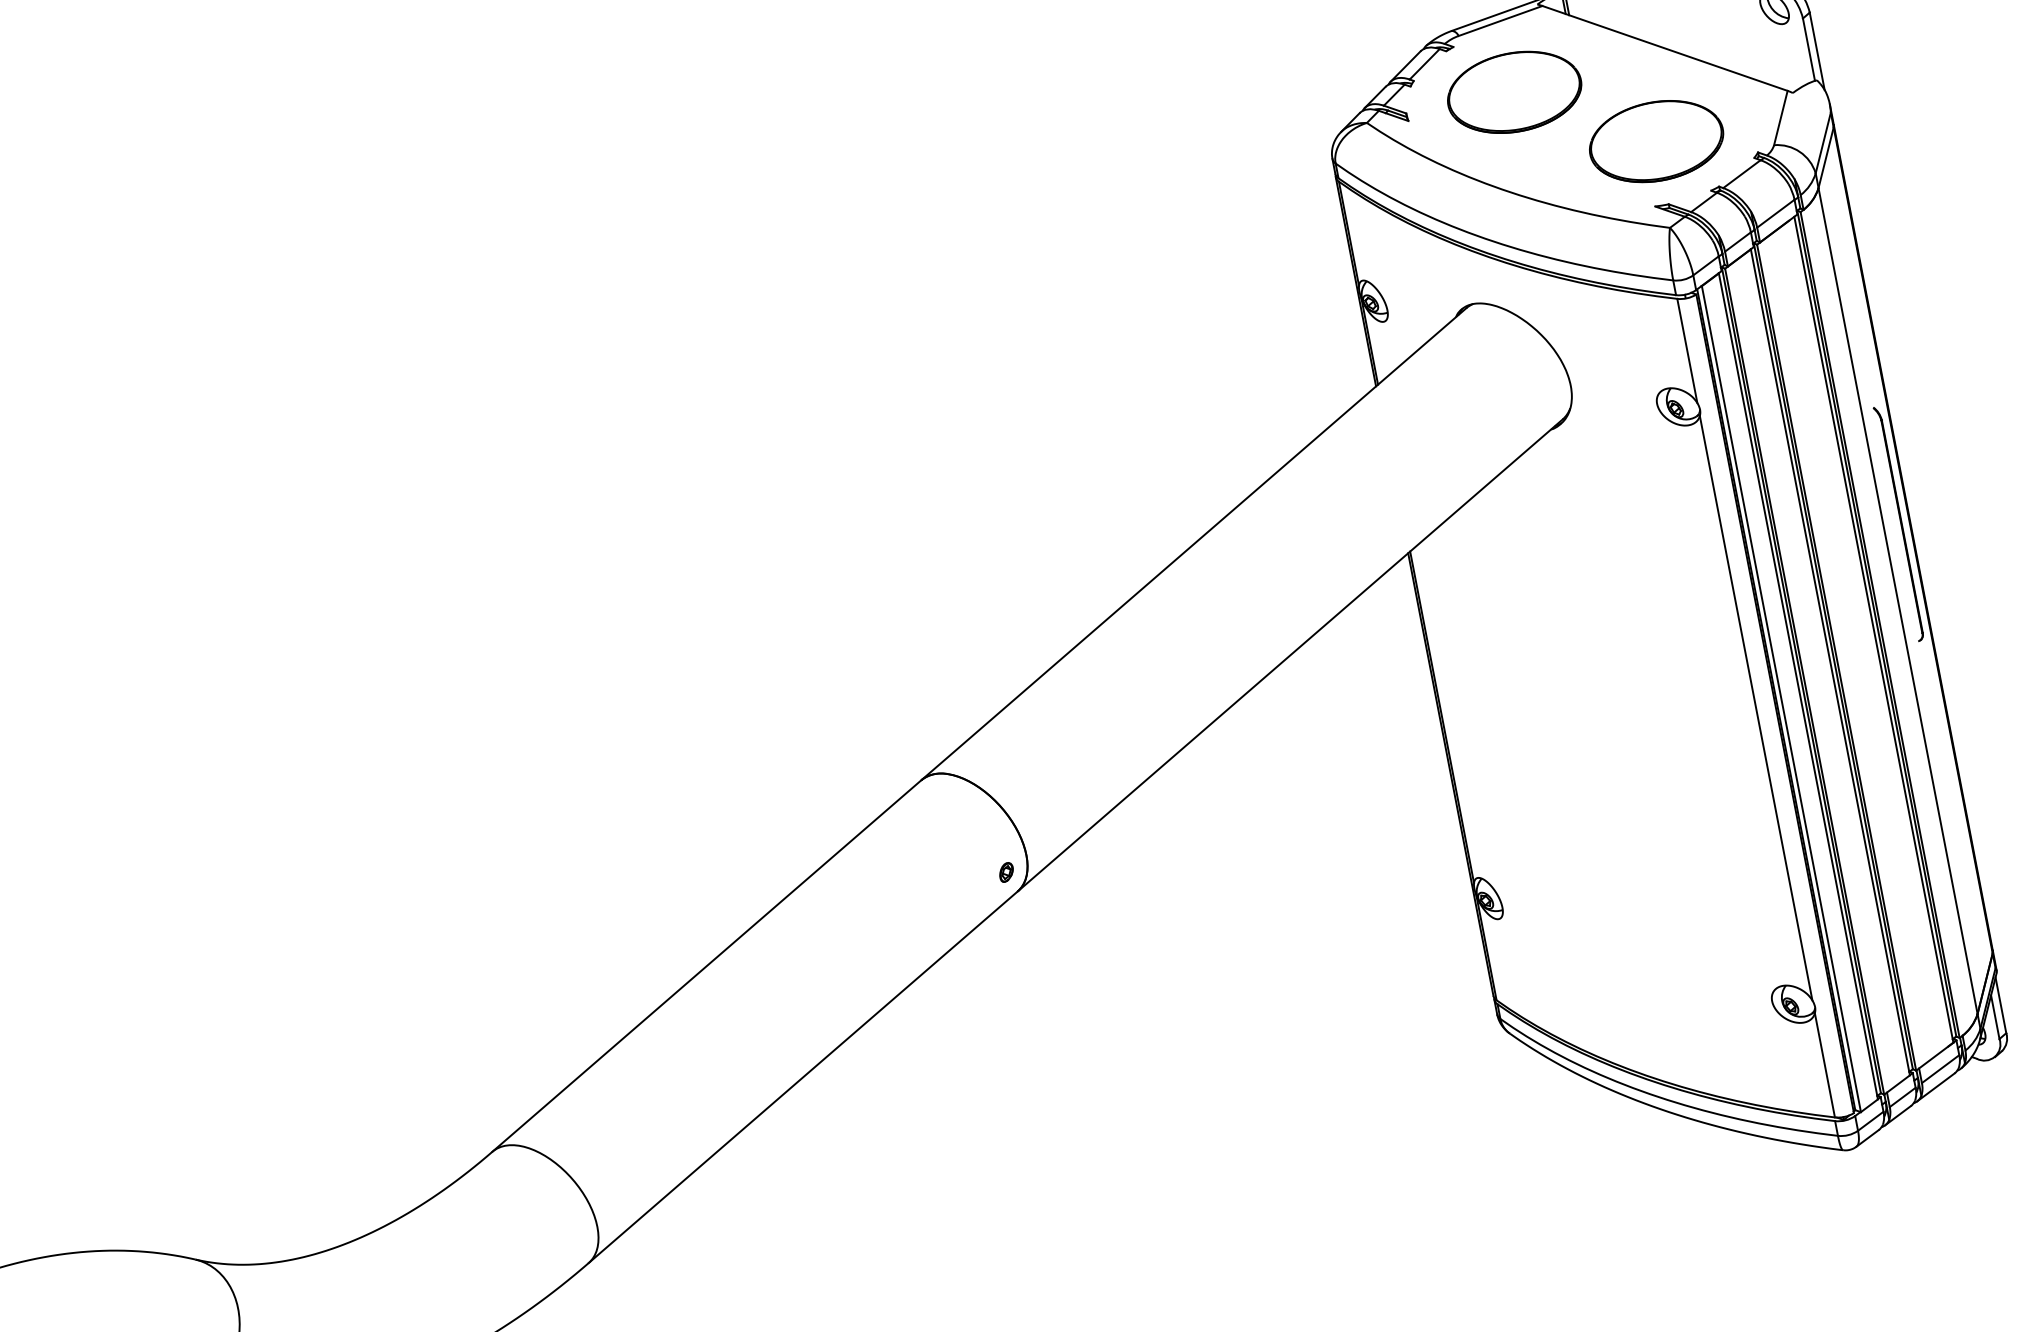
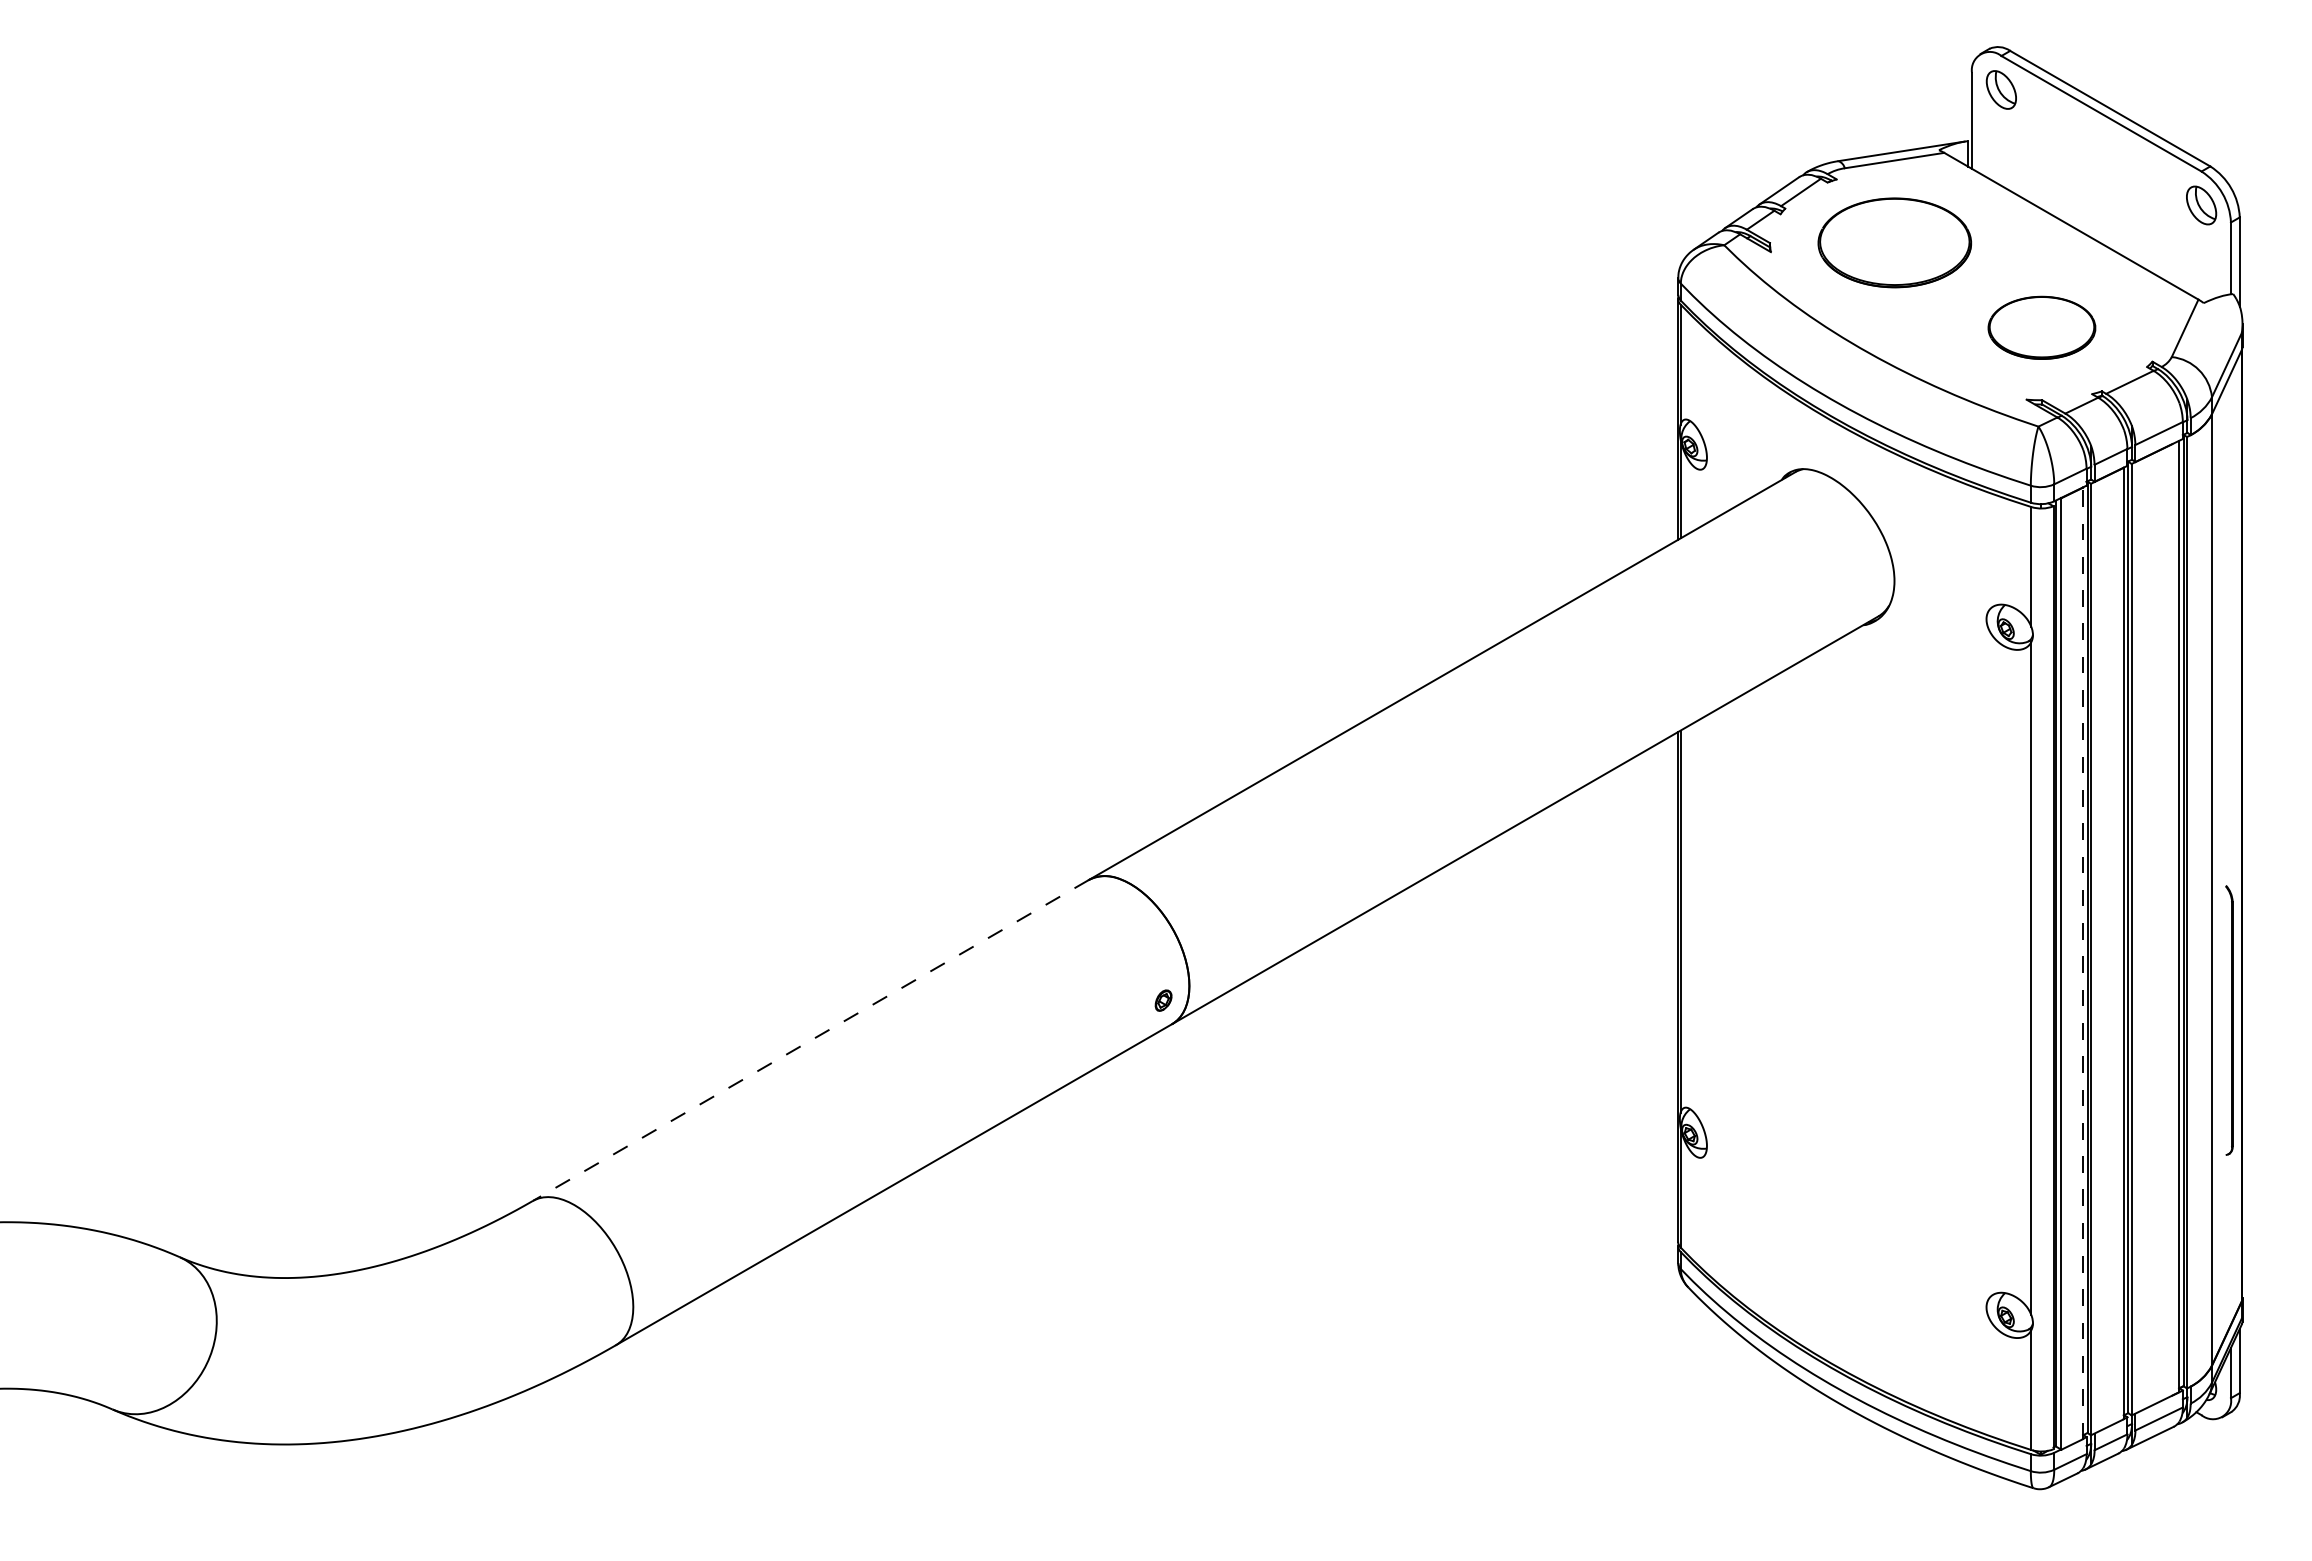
part: (1656, 141) -> (2041, 327), size x0.7
part: (1898, 523) -> (2229, 1020), moved
line: (1798, 686) -> (2083, 963), solid -> dashed
line: (706, 966) -> (810, 1040), solid -> dashed

